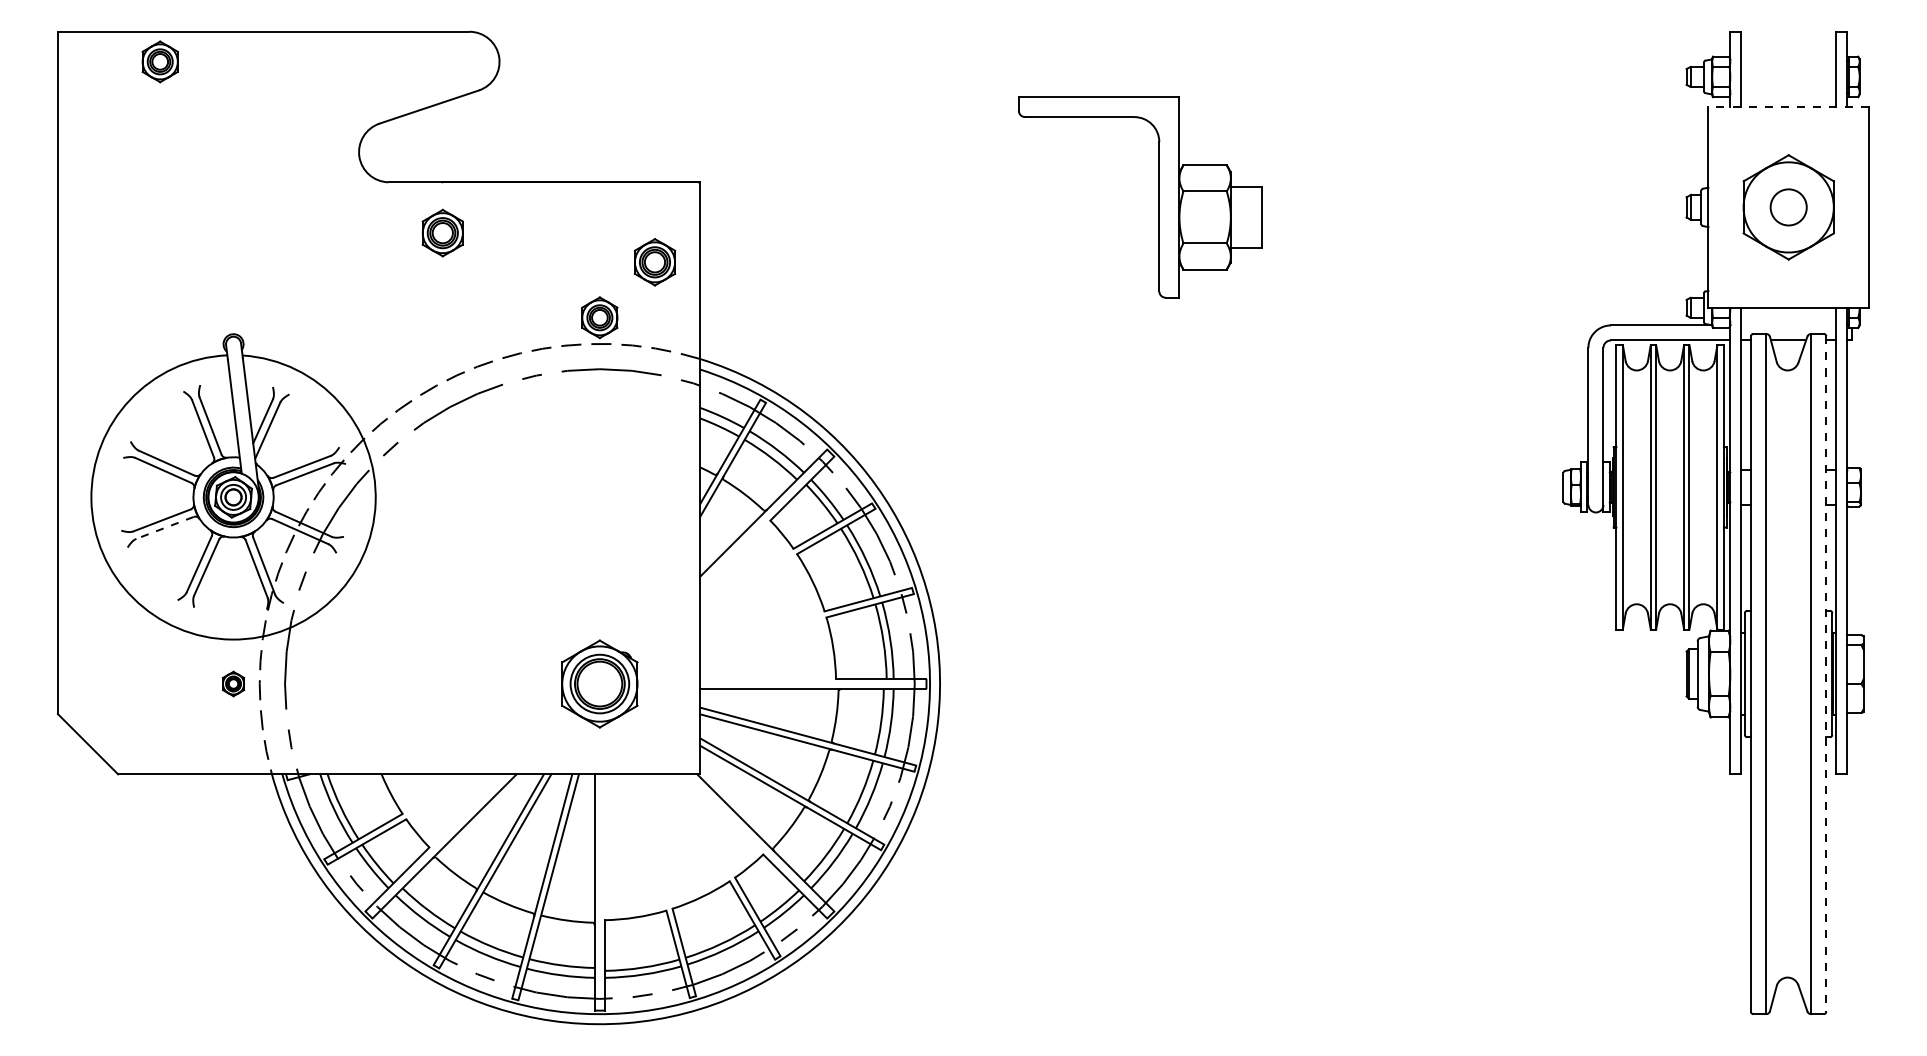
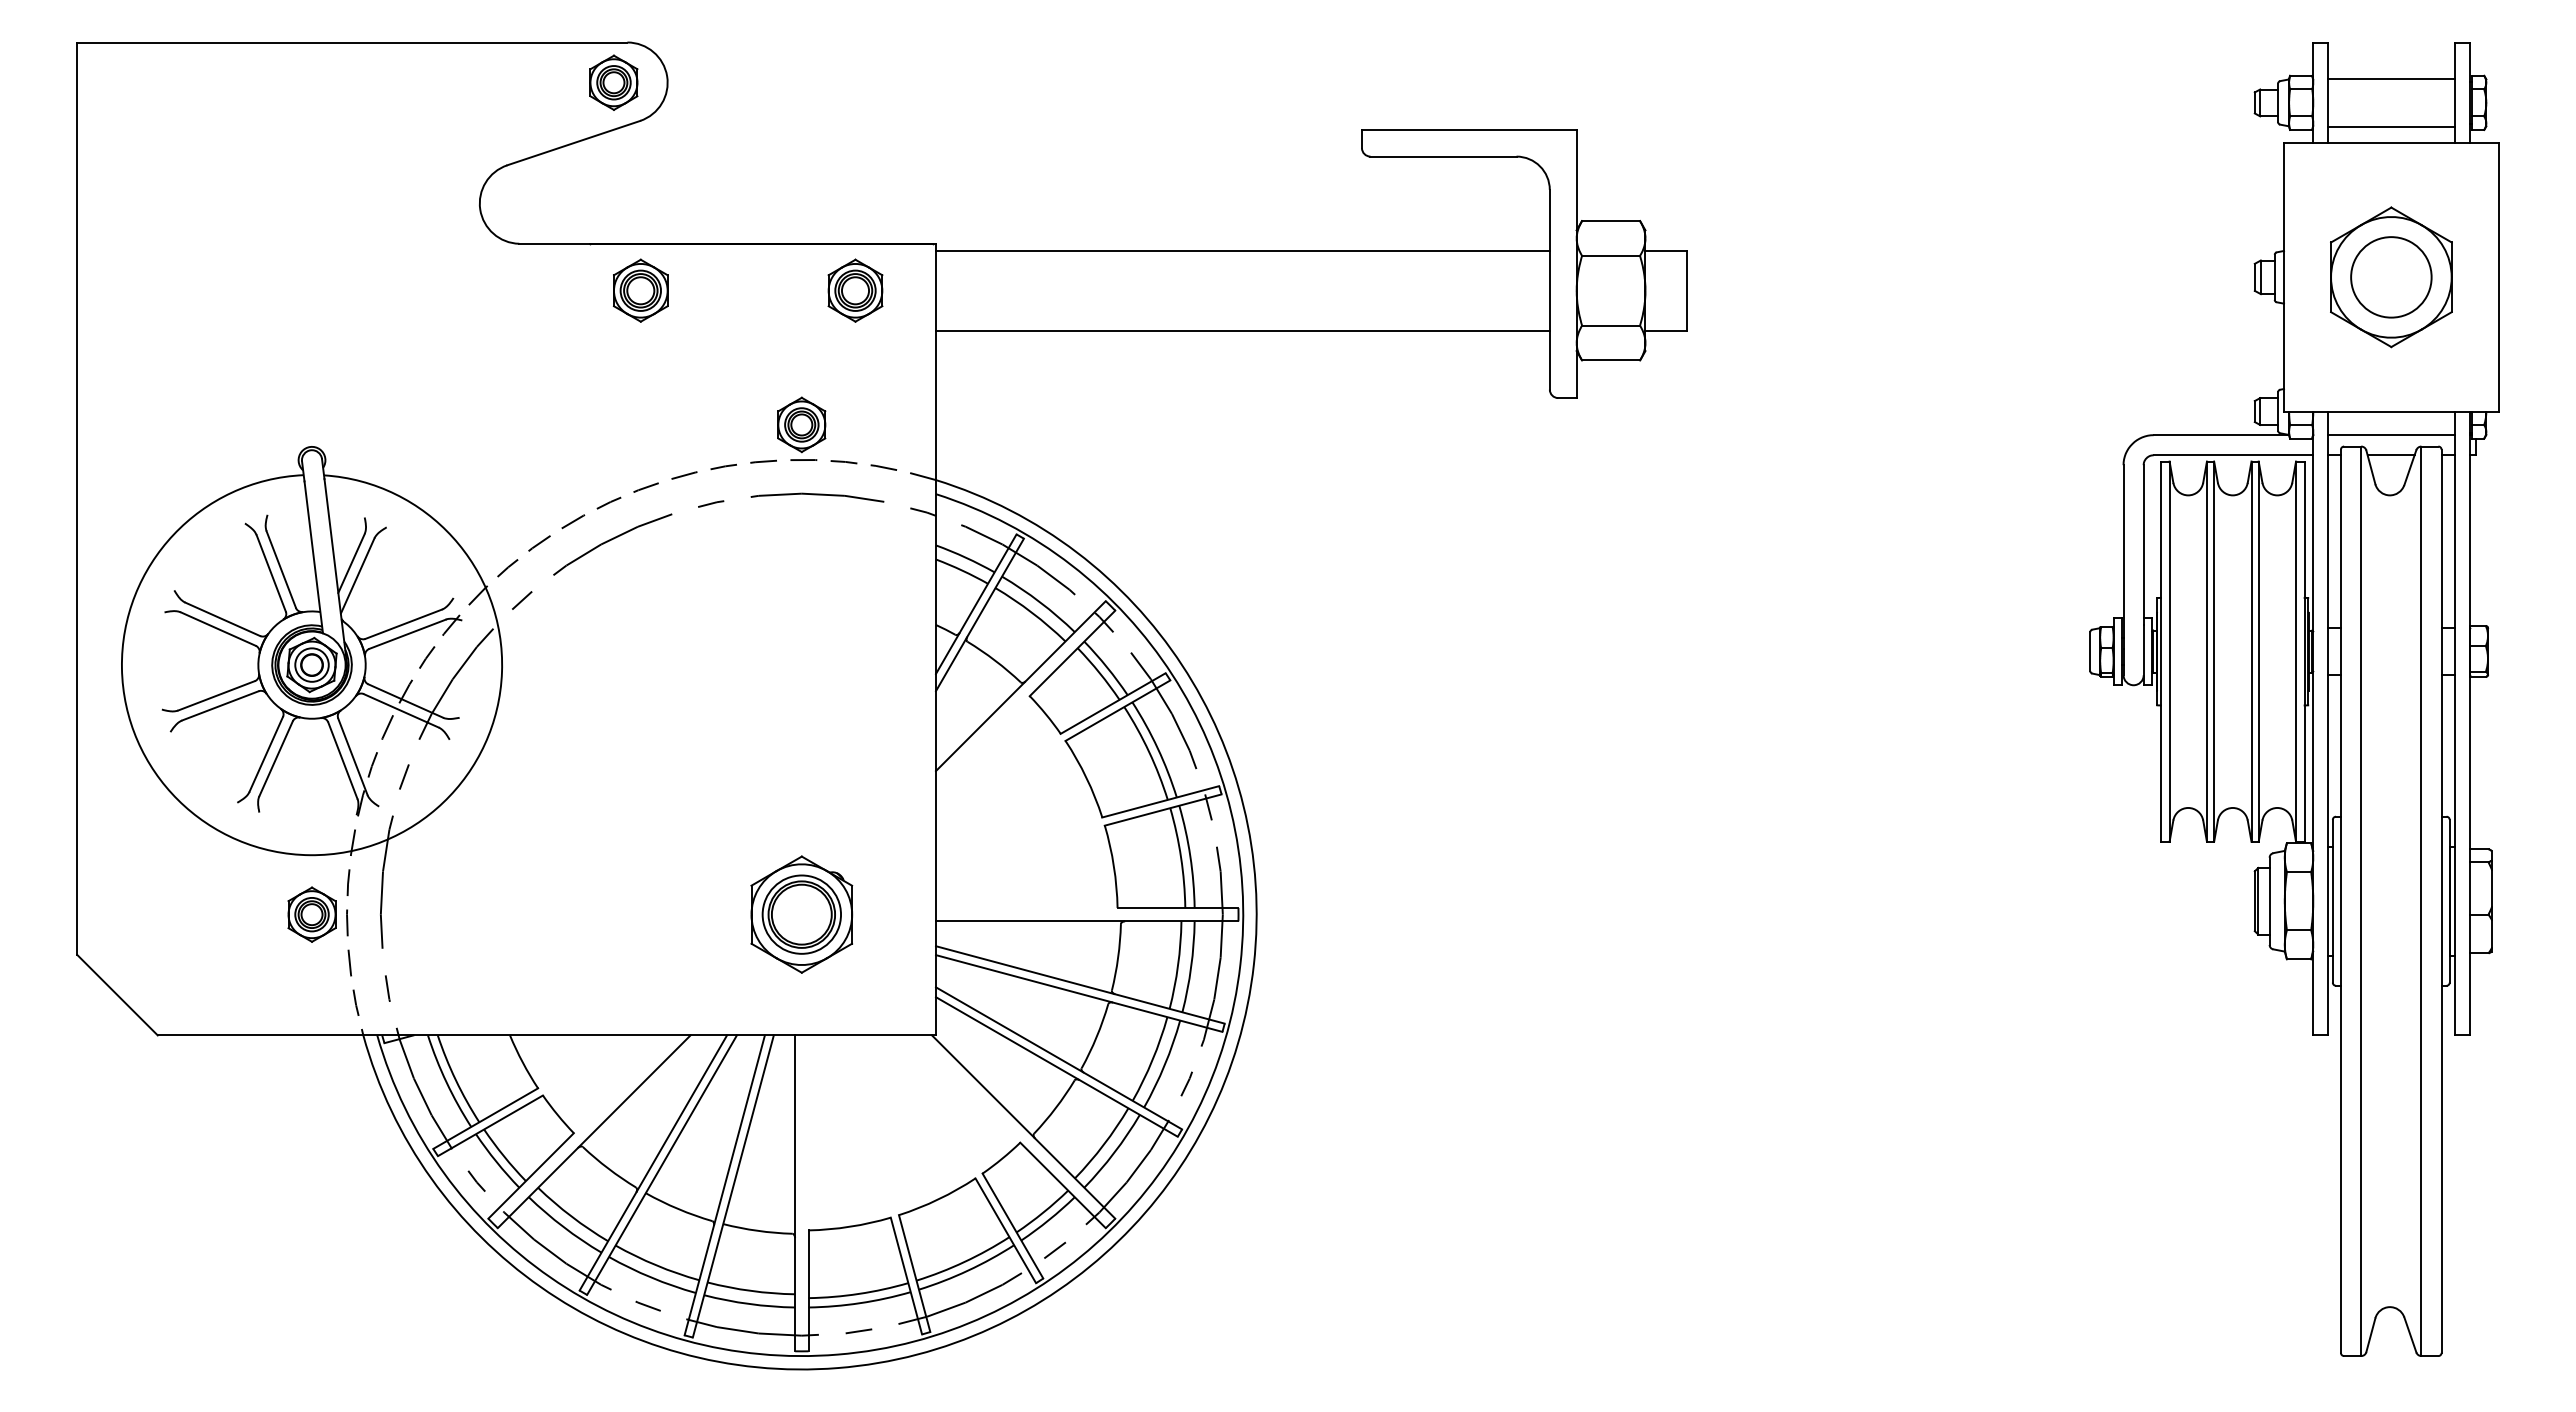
line: (1788, 59) -> (2391, 79), added
part: (159, 61) -> (613, 82), moved
line: (1788, 94) -> (2391, 126), added
line: (1788, 107) -> (2390, 143), dashed -> solid
line: (929, 187) -> (1242, 250), added
circle: (1788, 207) -> (2391, 277), size x1.67
part: (442, 232) -> (640, 290), moved
line: (929, 247) -> (1242, 331), added
part: (654, 262) -> (855, 290), moved
line: (1788, 325) -> (2391, 435), added
line: (165, 527) -> (220, 705), dashed -> solid
line: (1826, 674) -> (2441, 901), dashed -> solid
part: (233, 683) -> (311, 914), size x1.67

